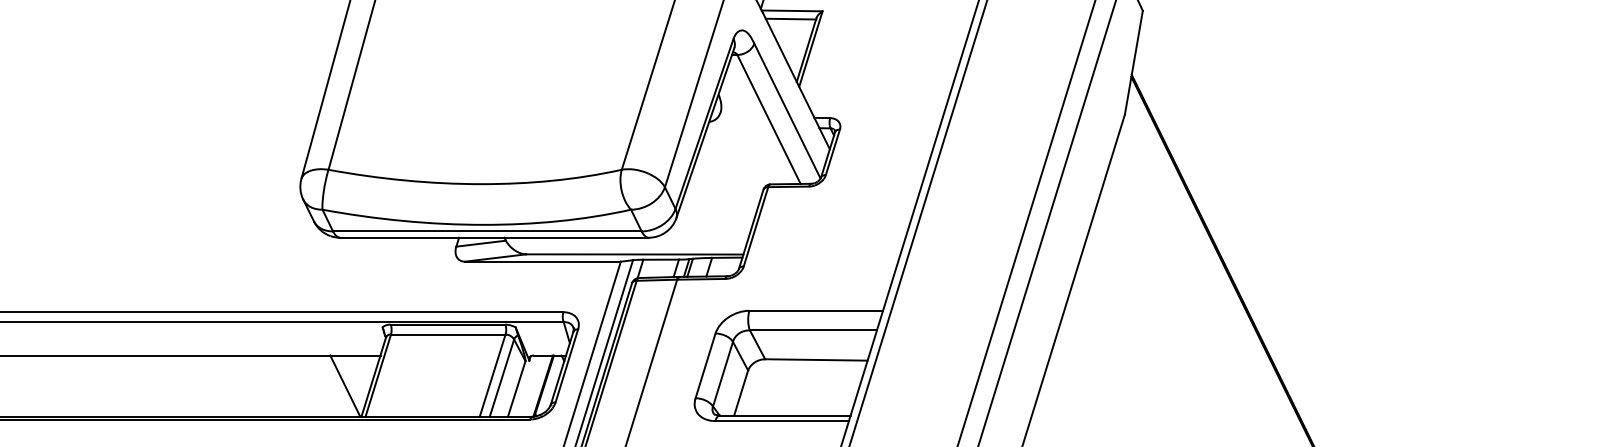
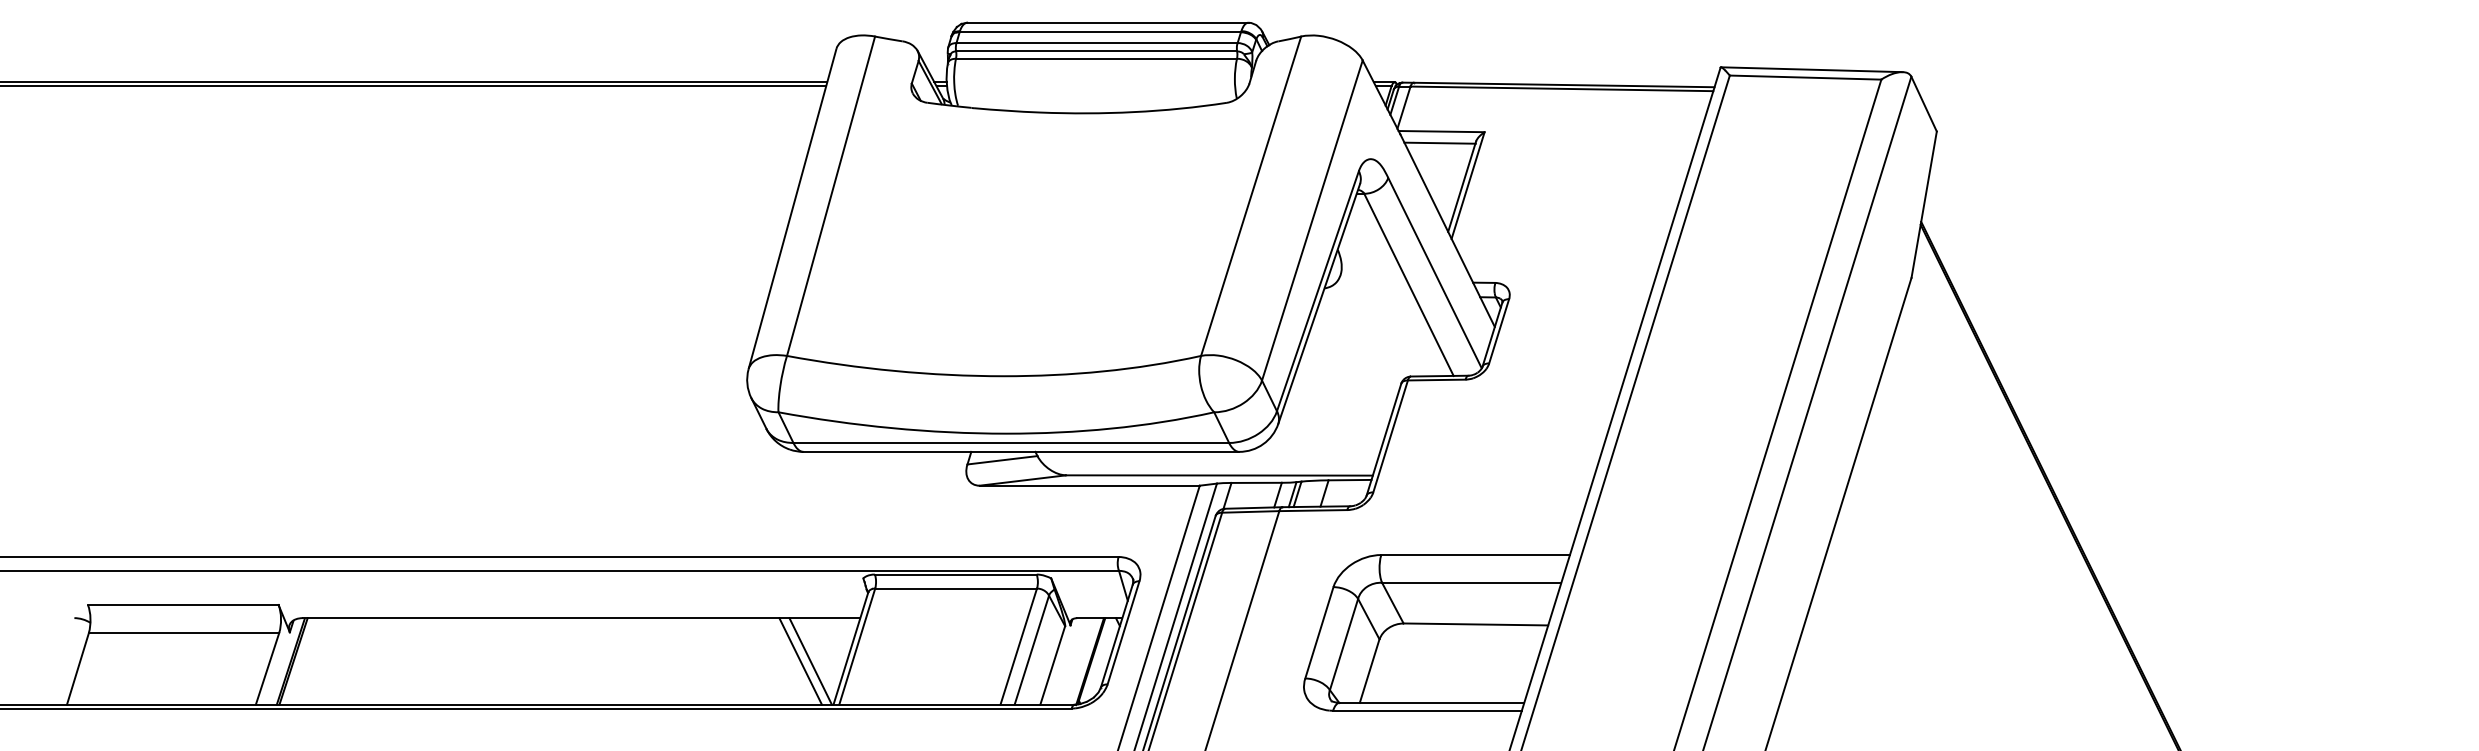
line: (338, 386) -> (800, 661), added

